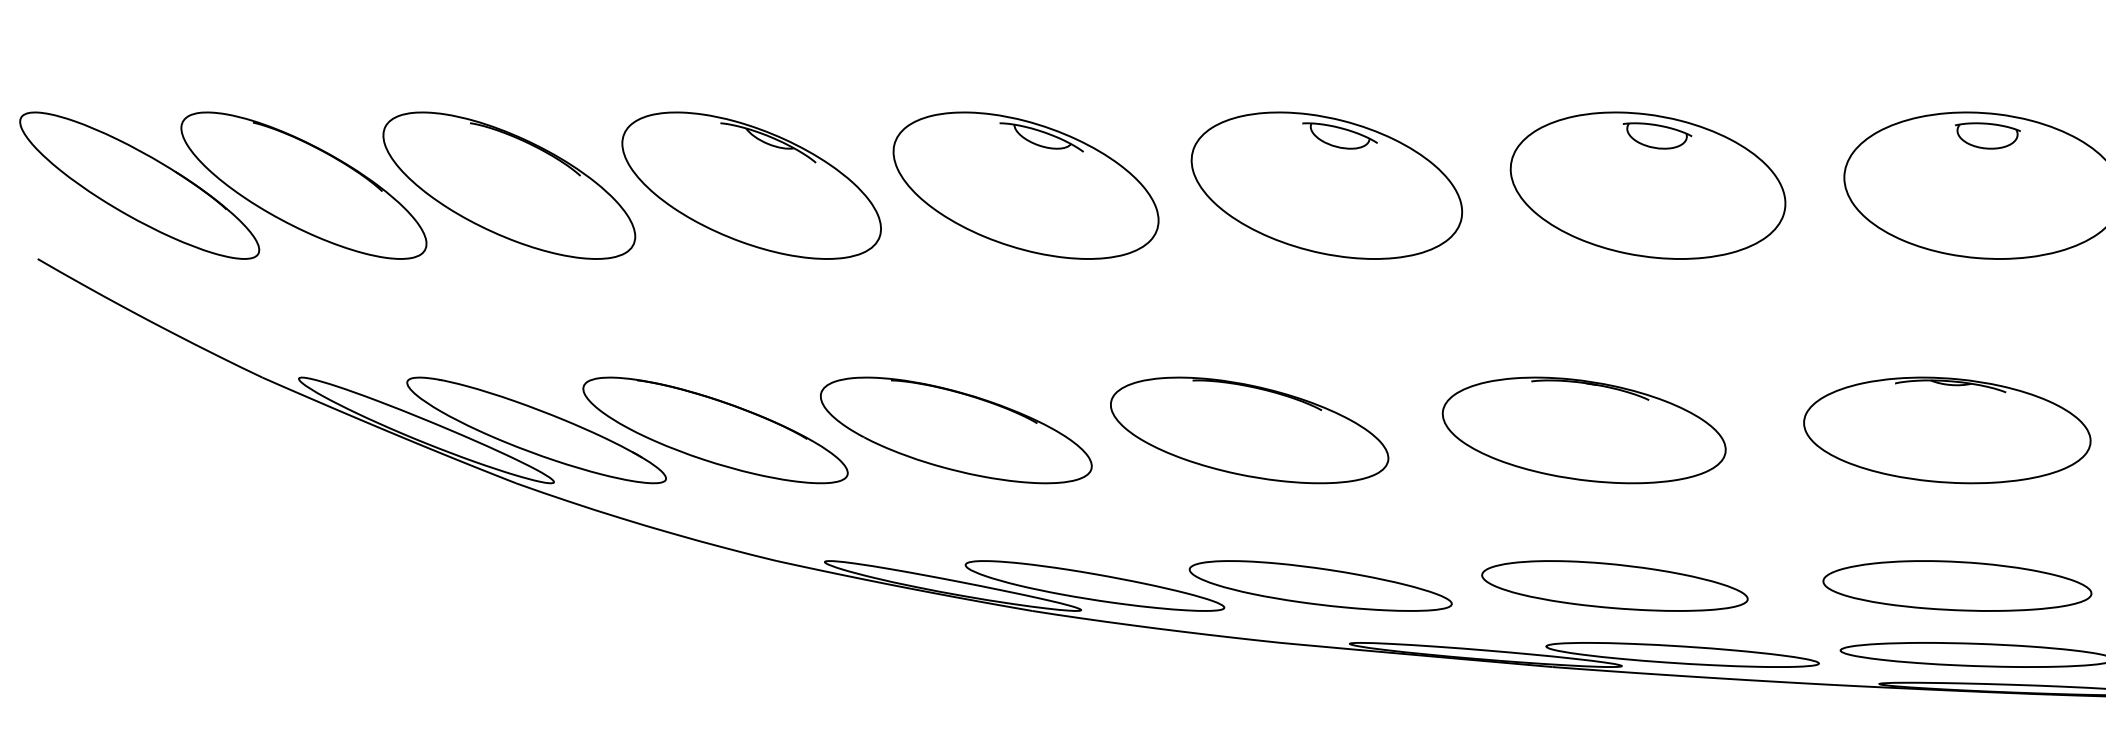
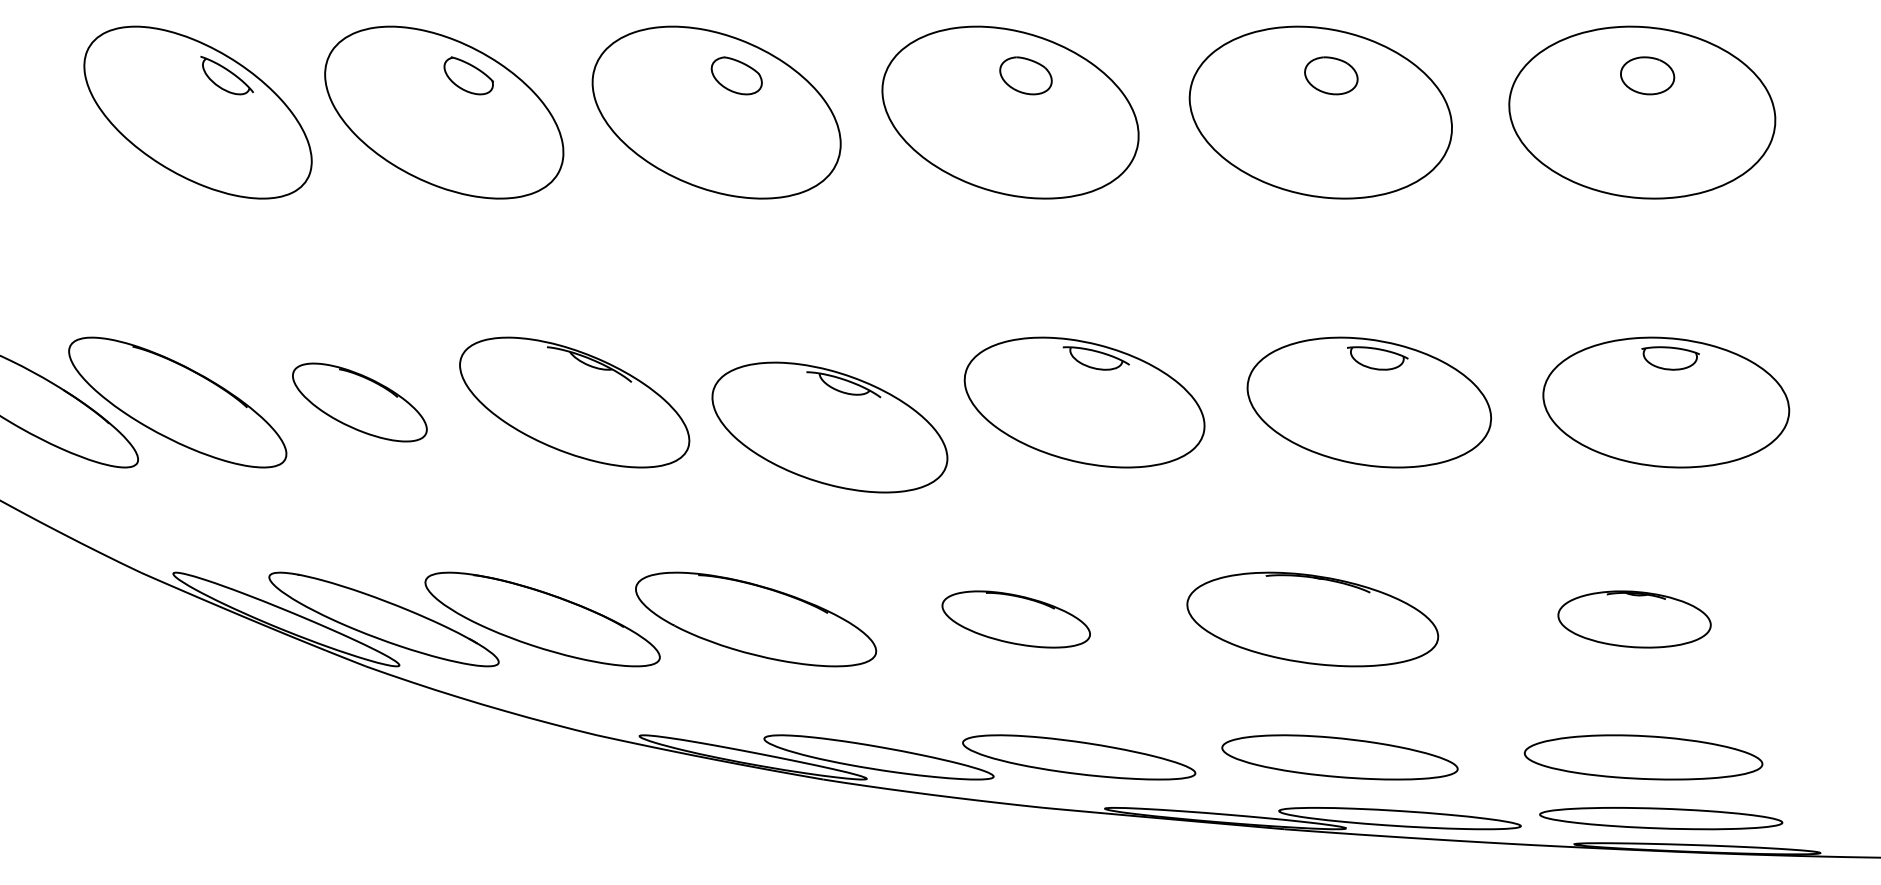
part: (508, 185) -> (359, 402), size x0.6
part: (1025, 185) -> (829, 427), moved
part: (1250, 430) -> (1016, 619), size x0.6
part: (1947, 430) -> (1634, 619), size x0.6

